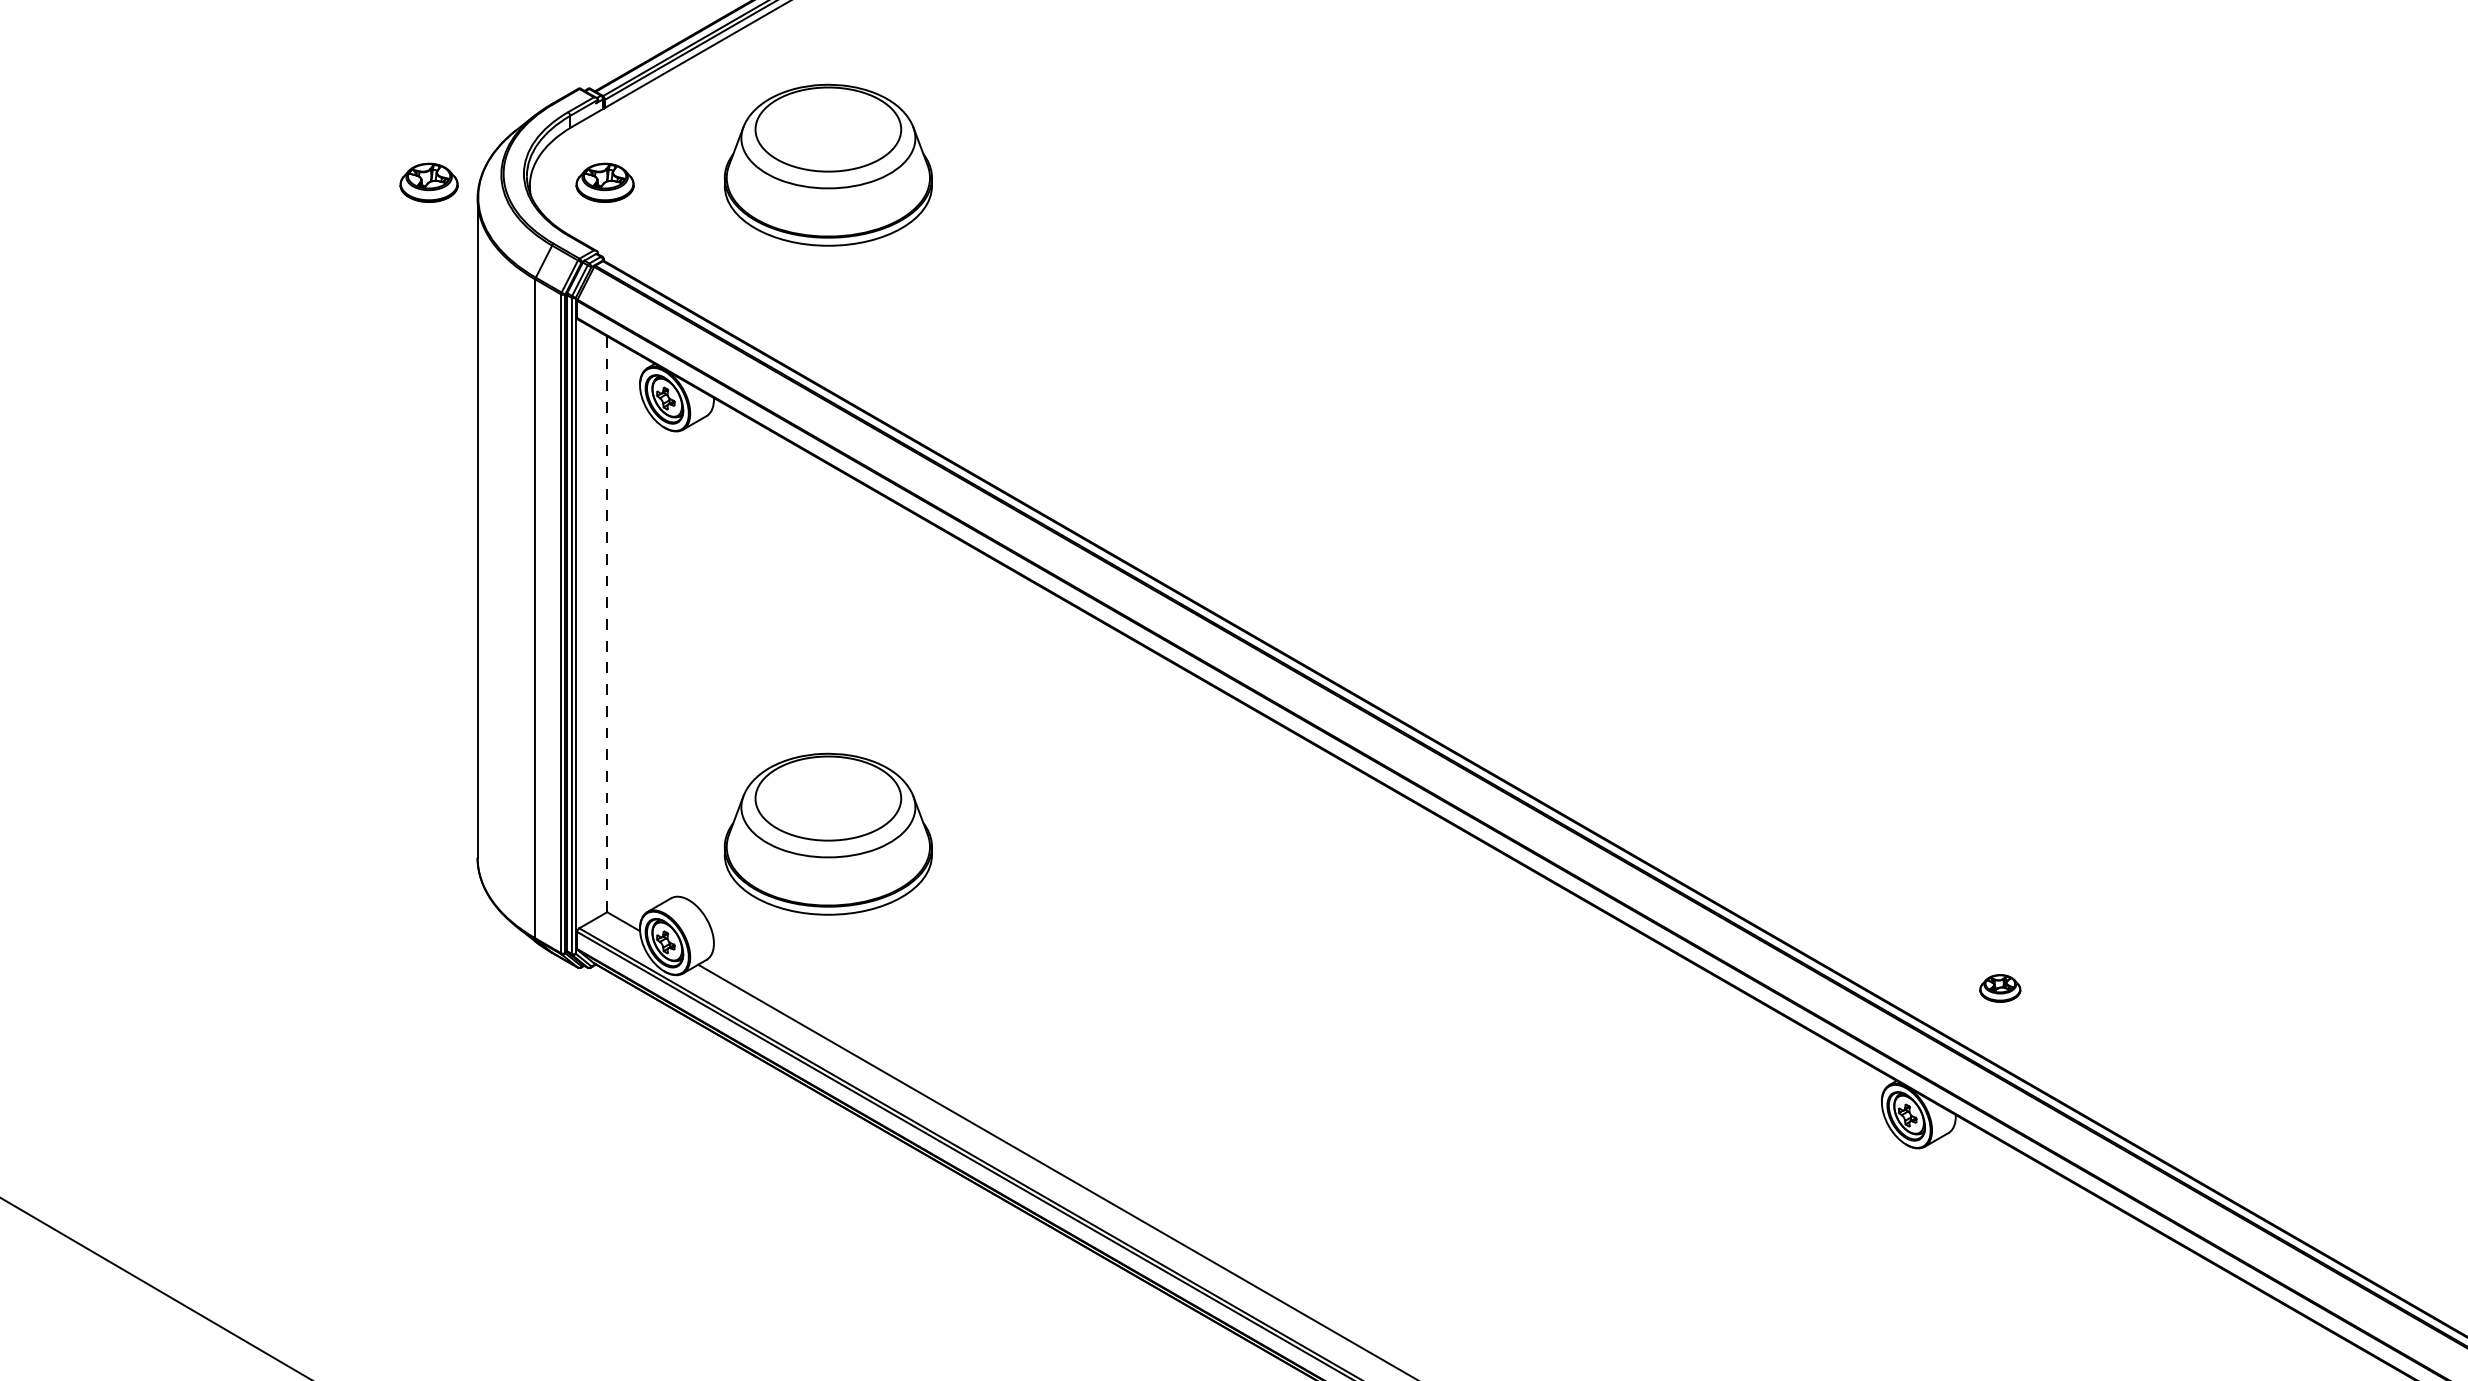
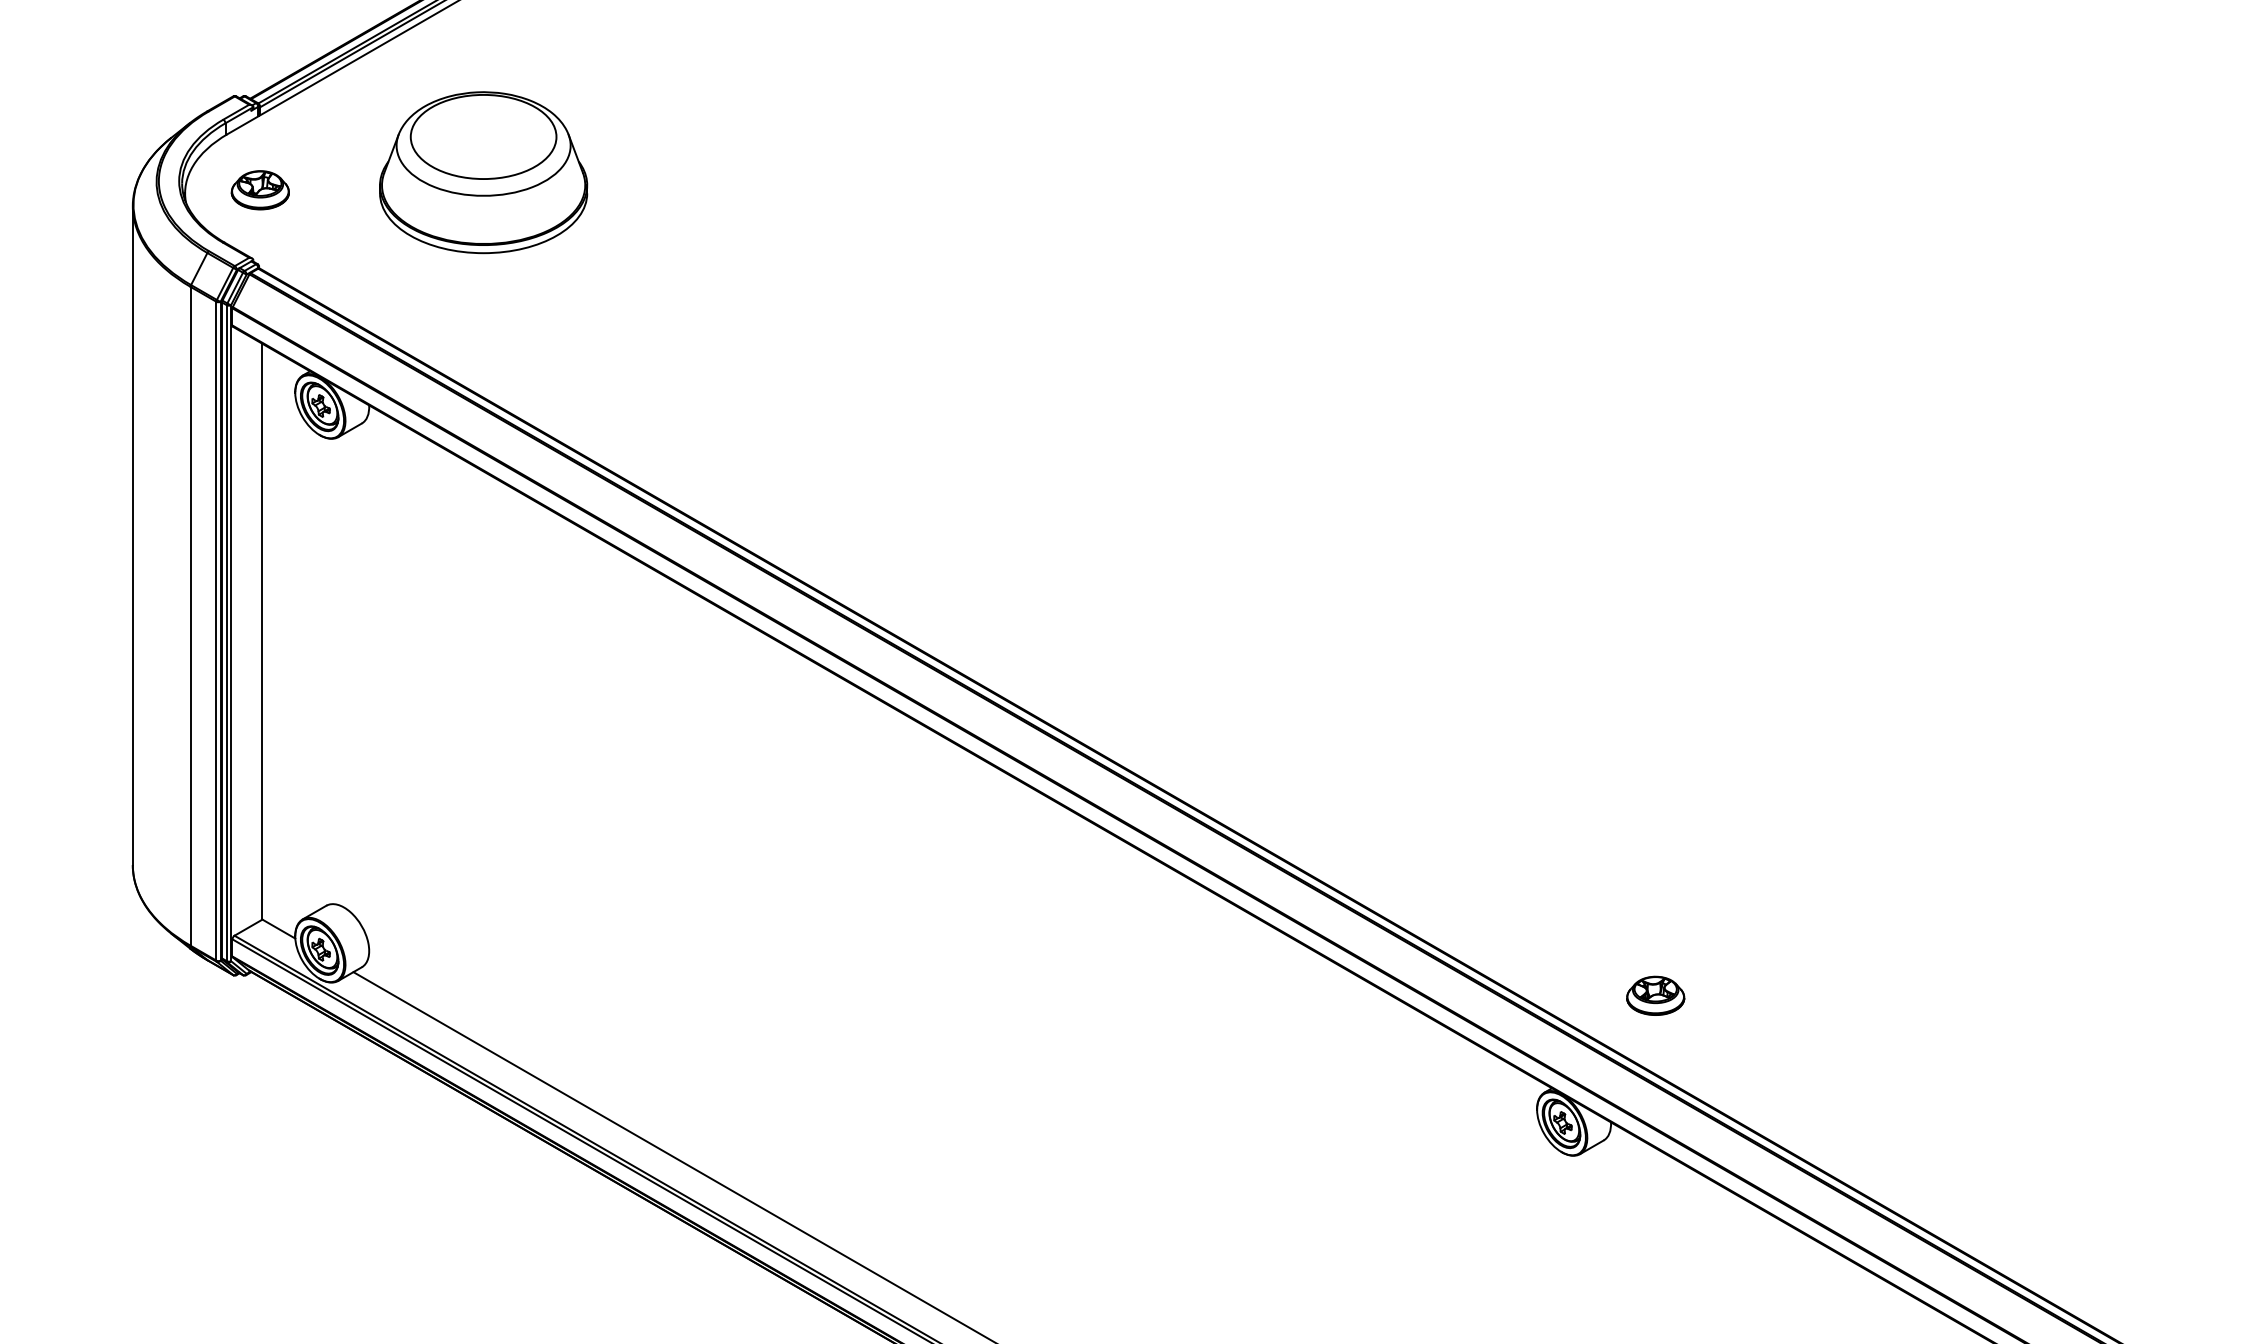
part: (428, 182) -> (83, 189), removed
line: (606, 624) -> (261, 631), dashed -> solid
part: (827, 833) -> (482, 840), removed
part: (1999, 988) -> (1654, 995), size x1.43

